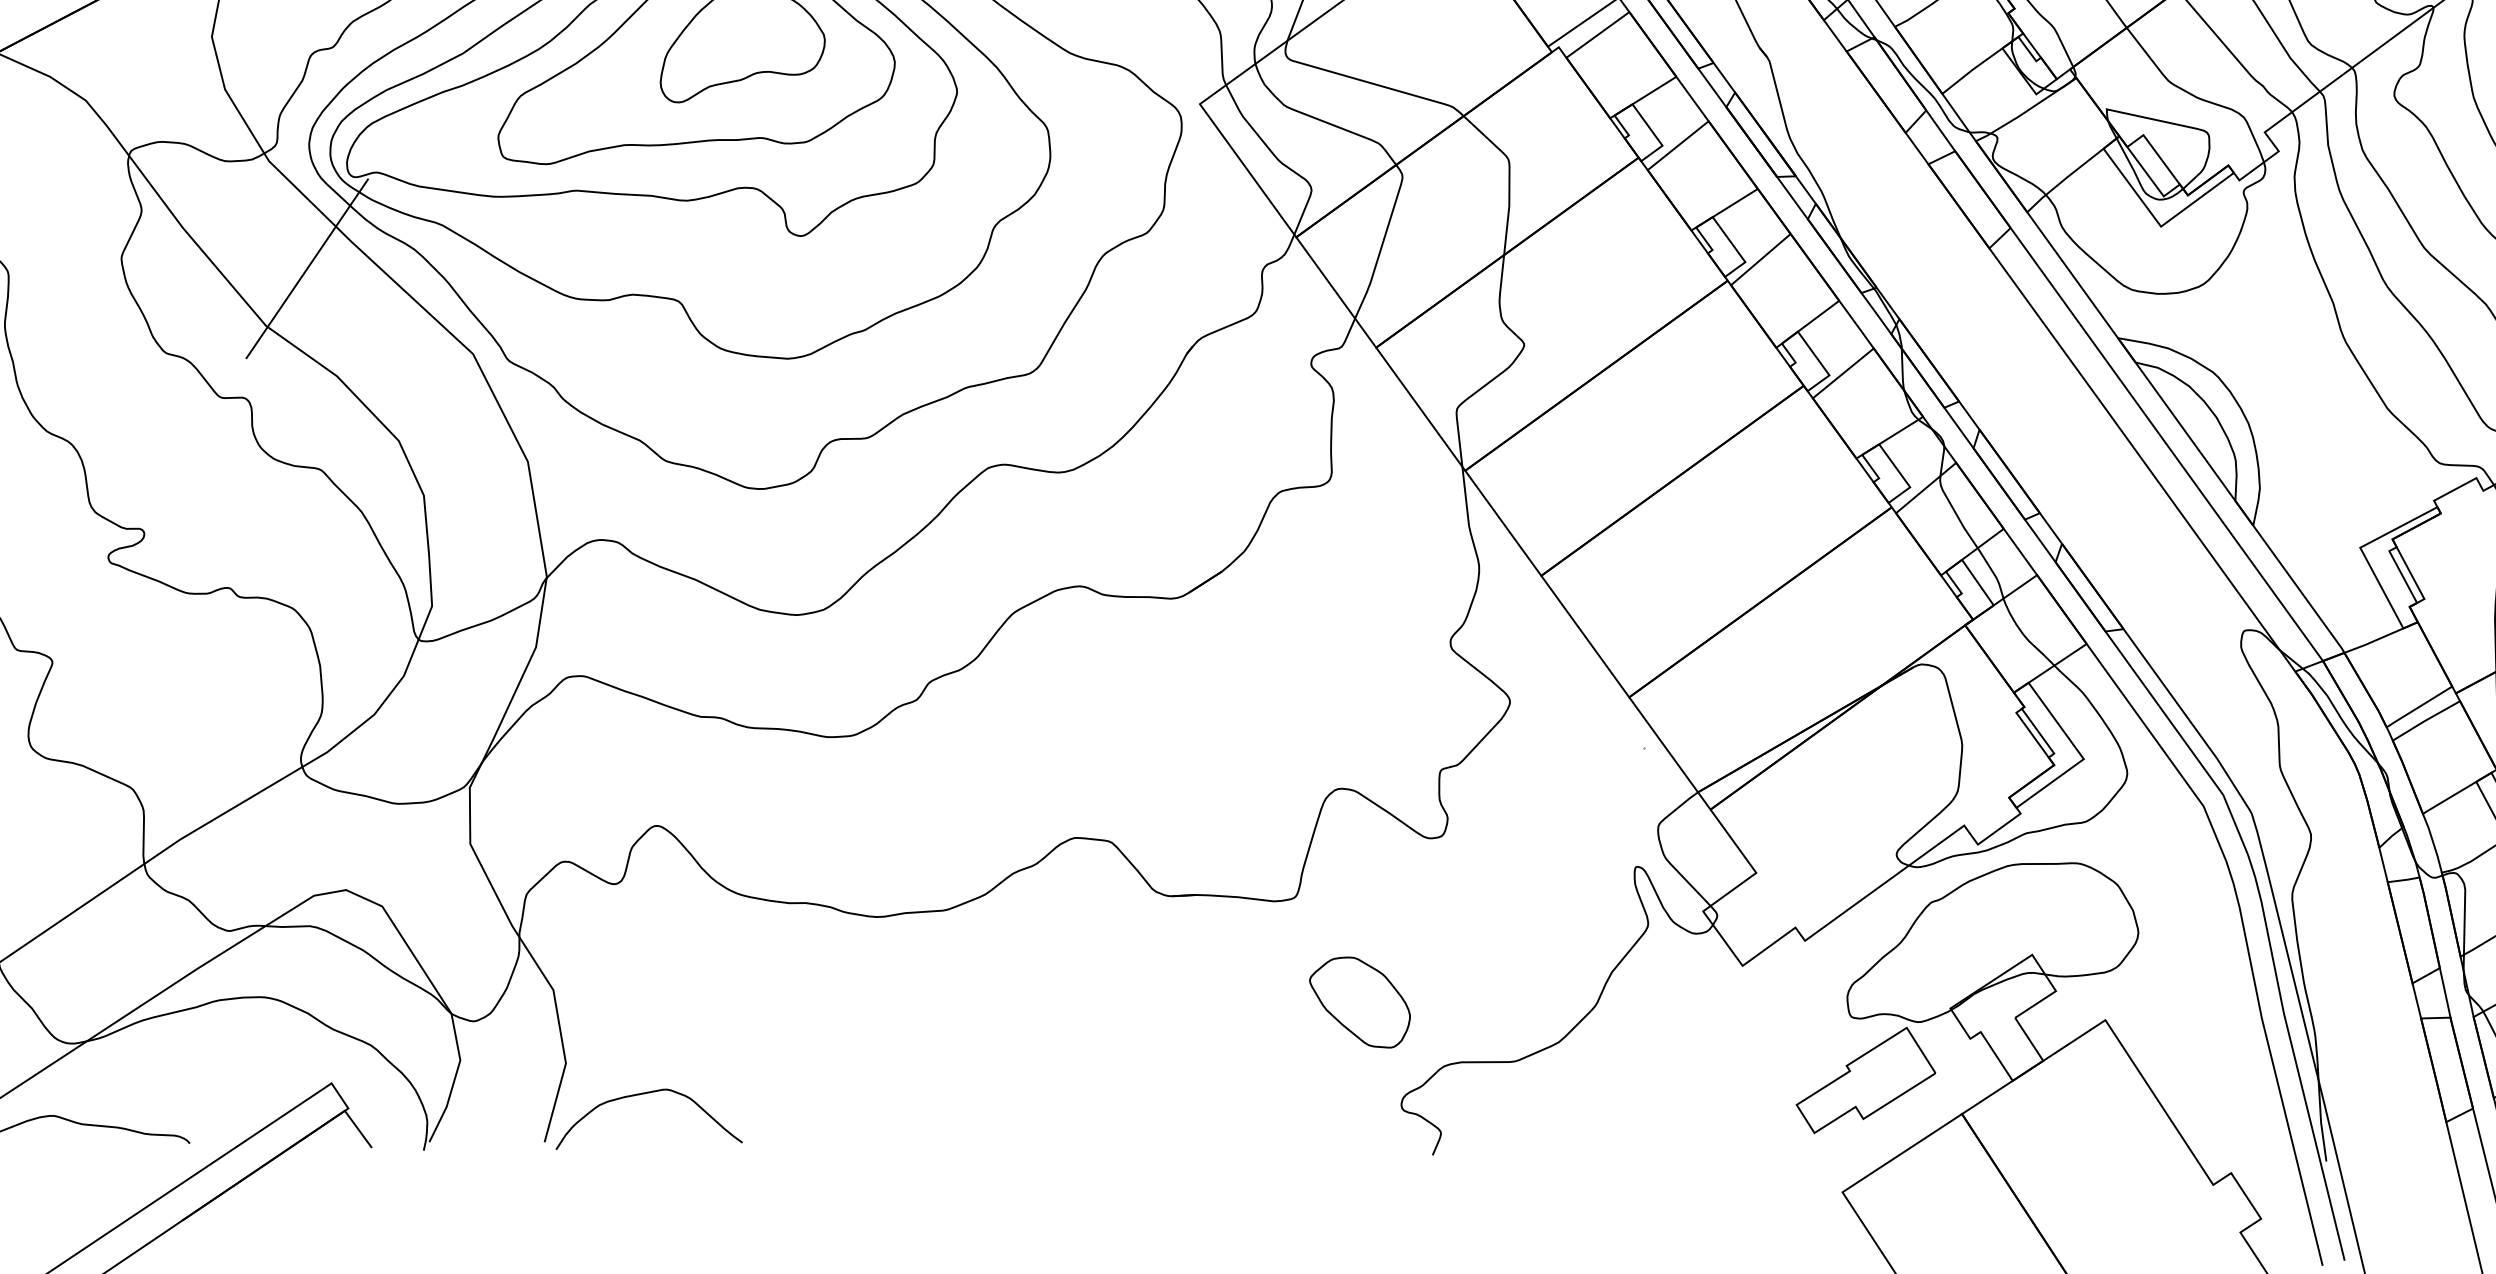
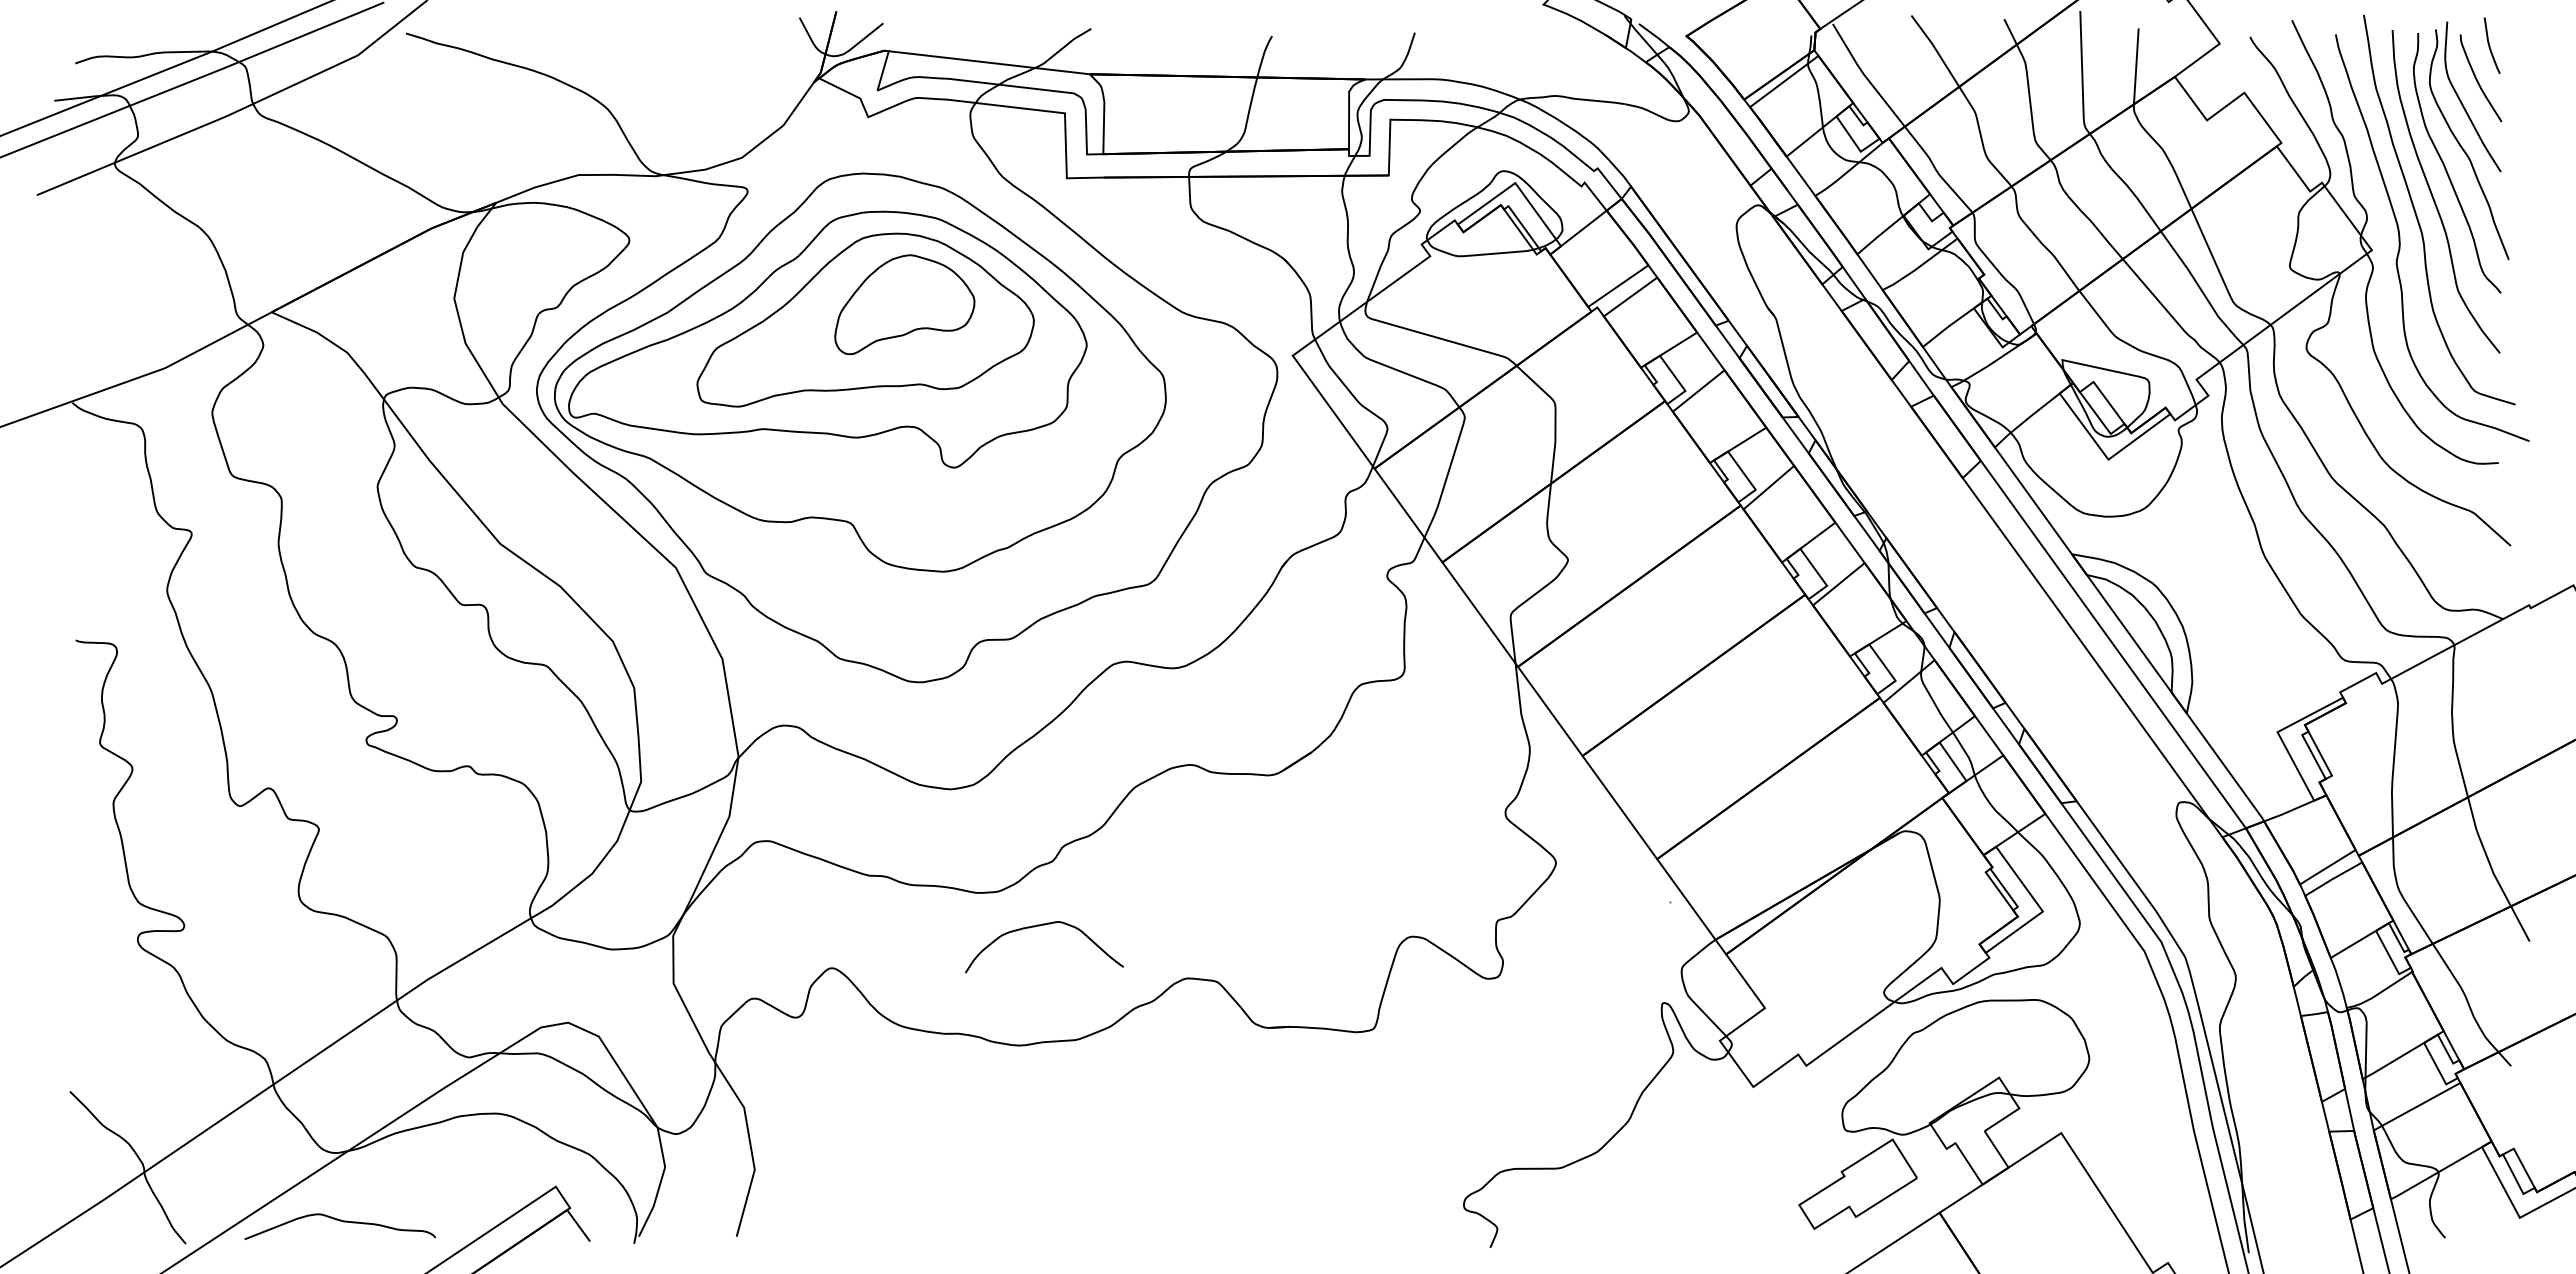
line: (306, 268) -> (534, 495), removed
part: (1359, 1002) -> (1428, 1118), removed
curve: (644, 1094) -> (1040, 926), moved

